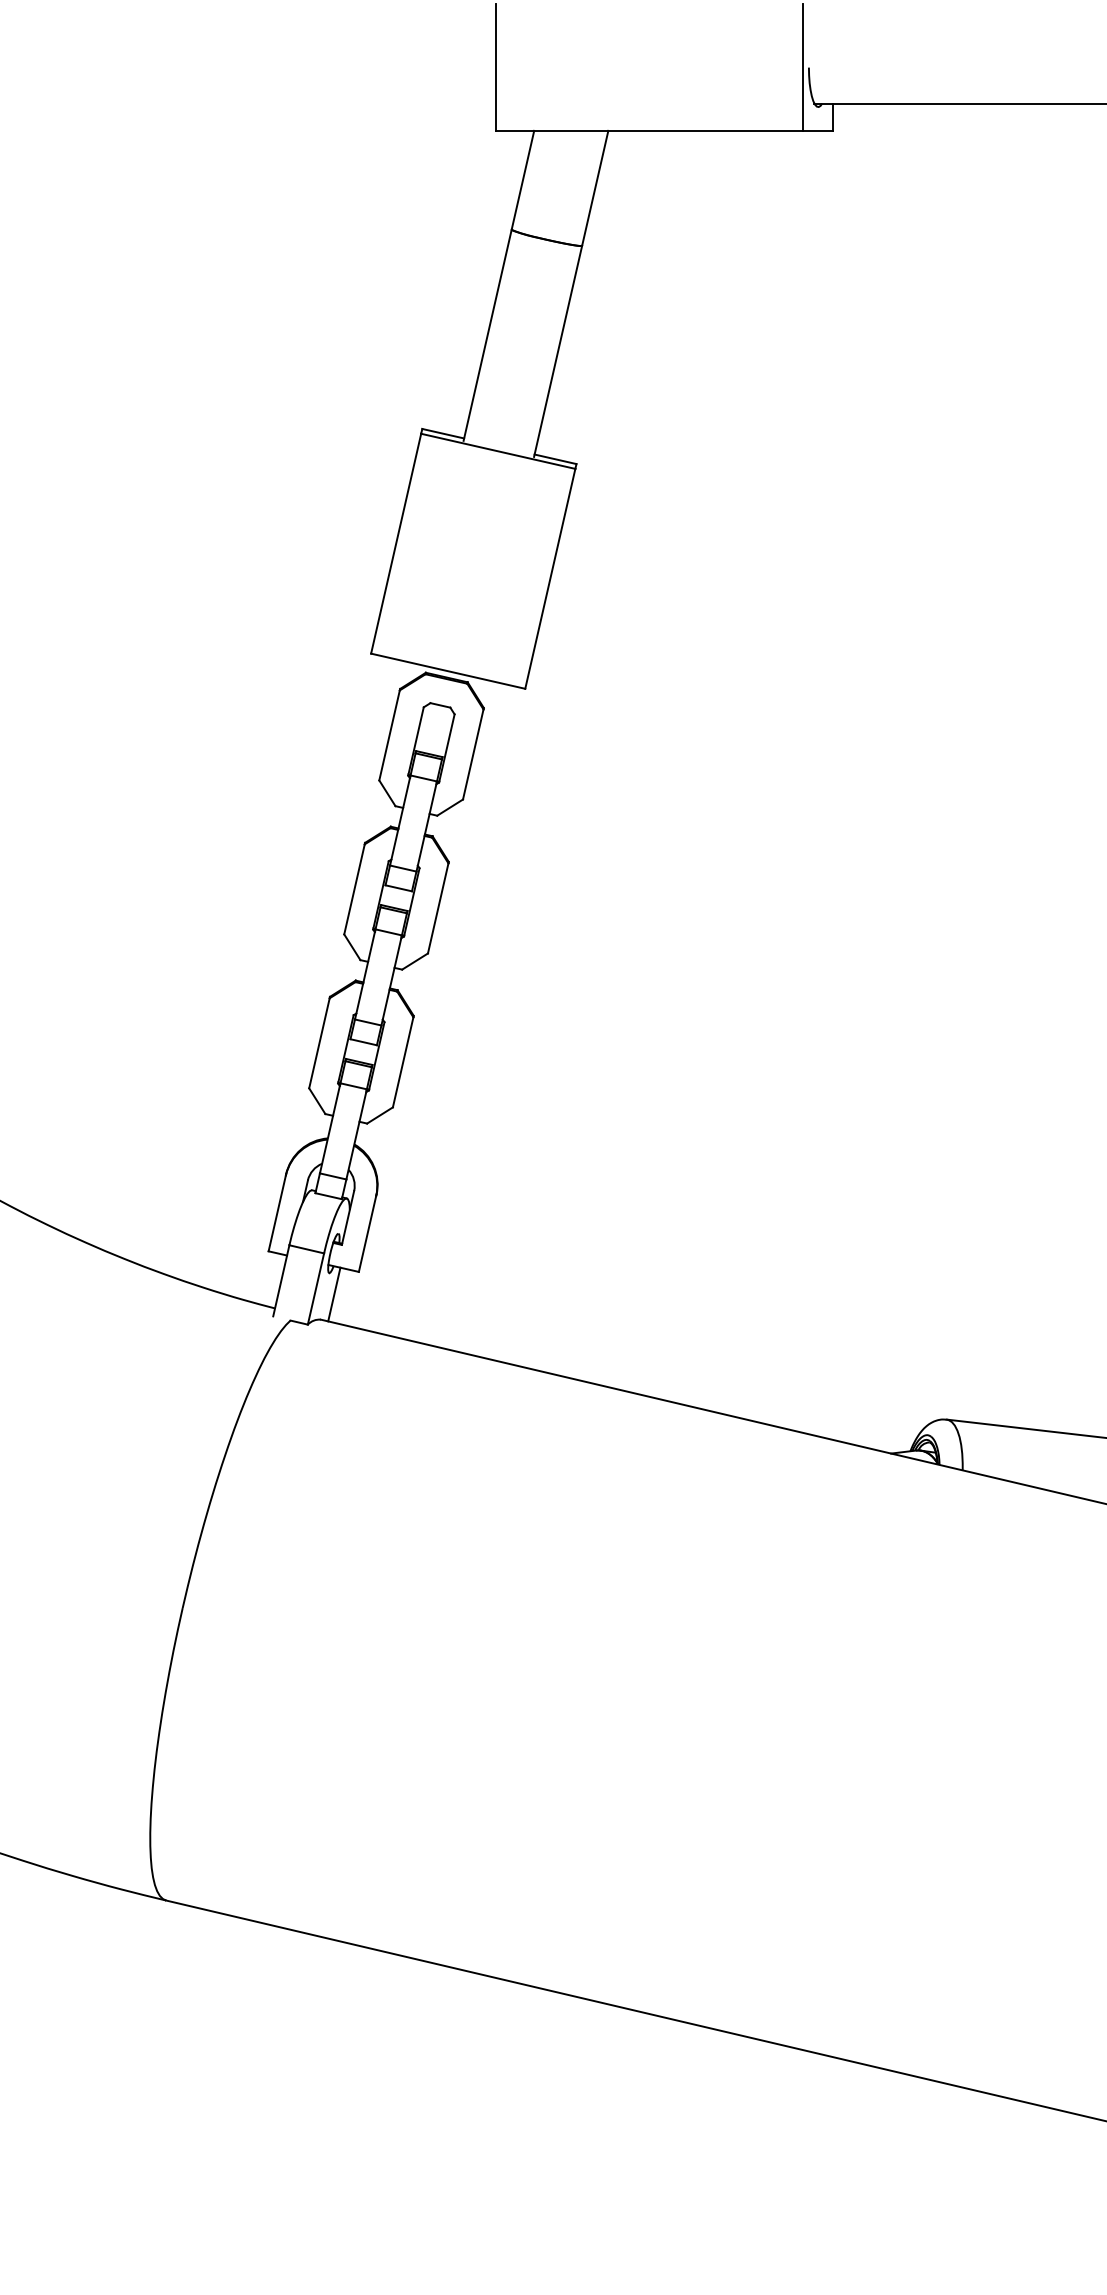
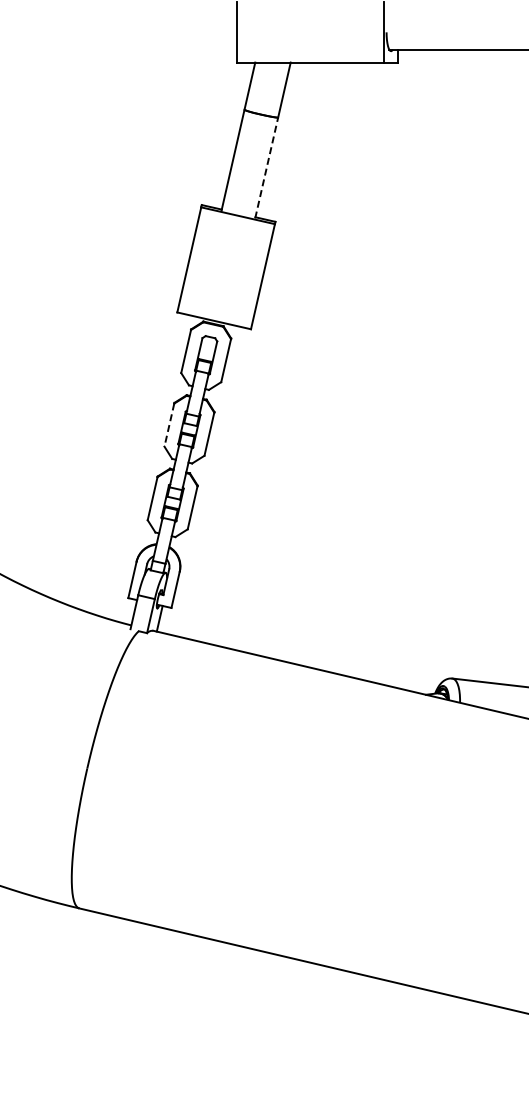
line: (557, 350) -> (266, 167), solid -> dashed
line: (354, 890) -> (169, 425), solid -> dashed

